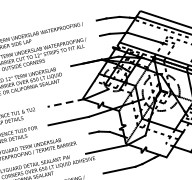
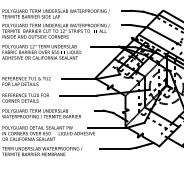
line: (65, 102) -> (79, 78), dashed -> solid

